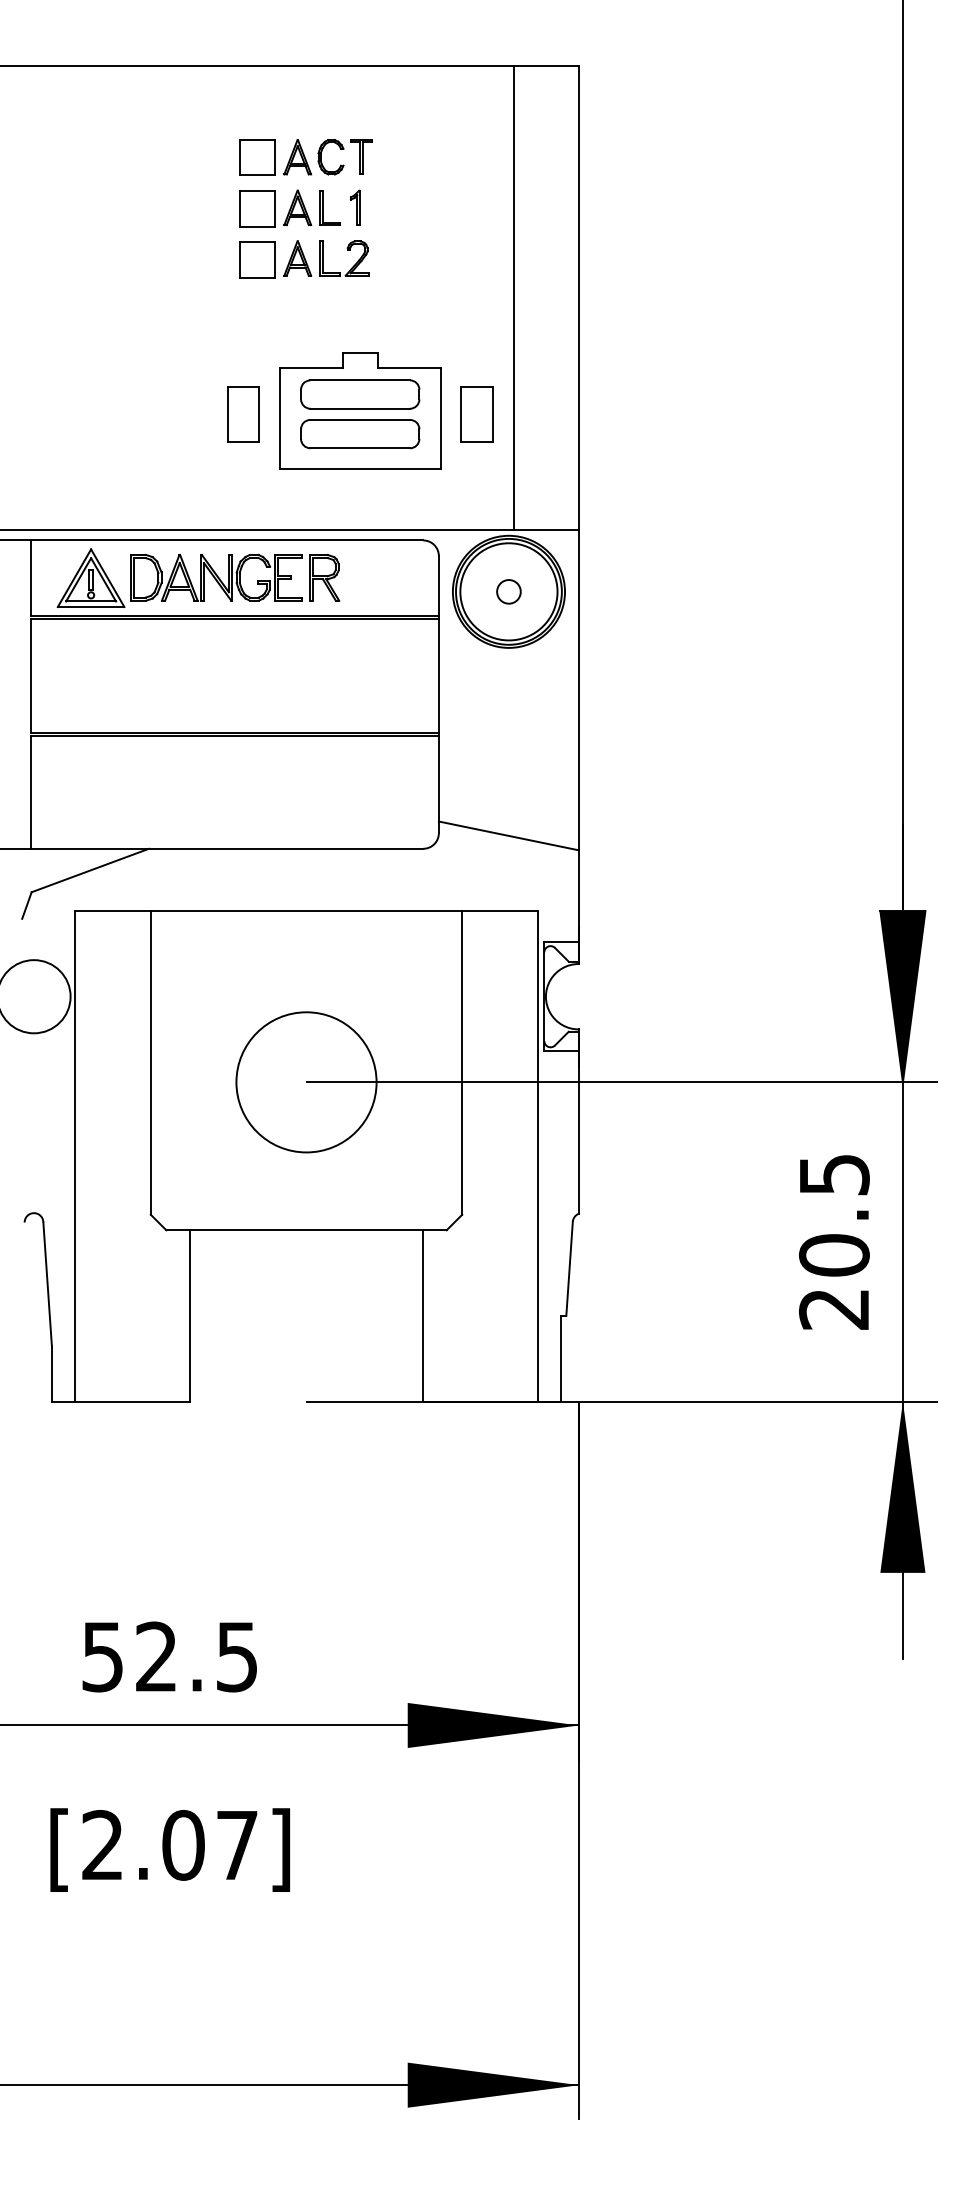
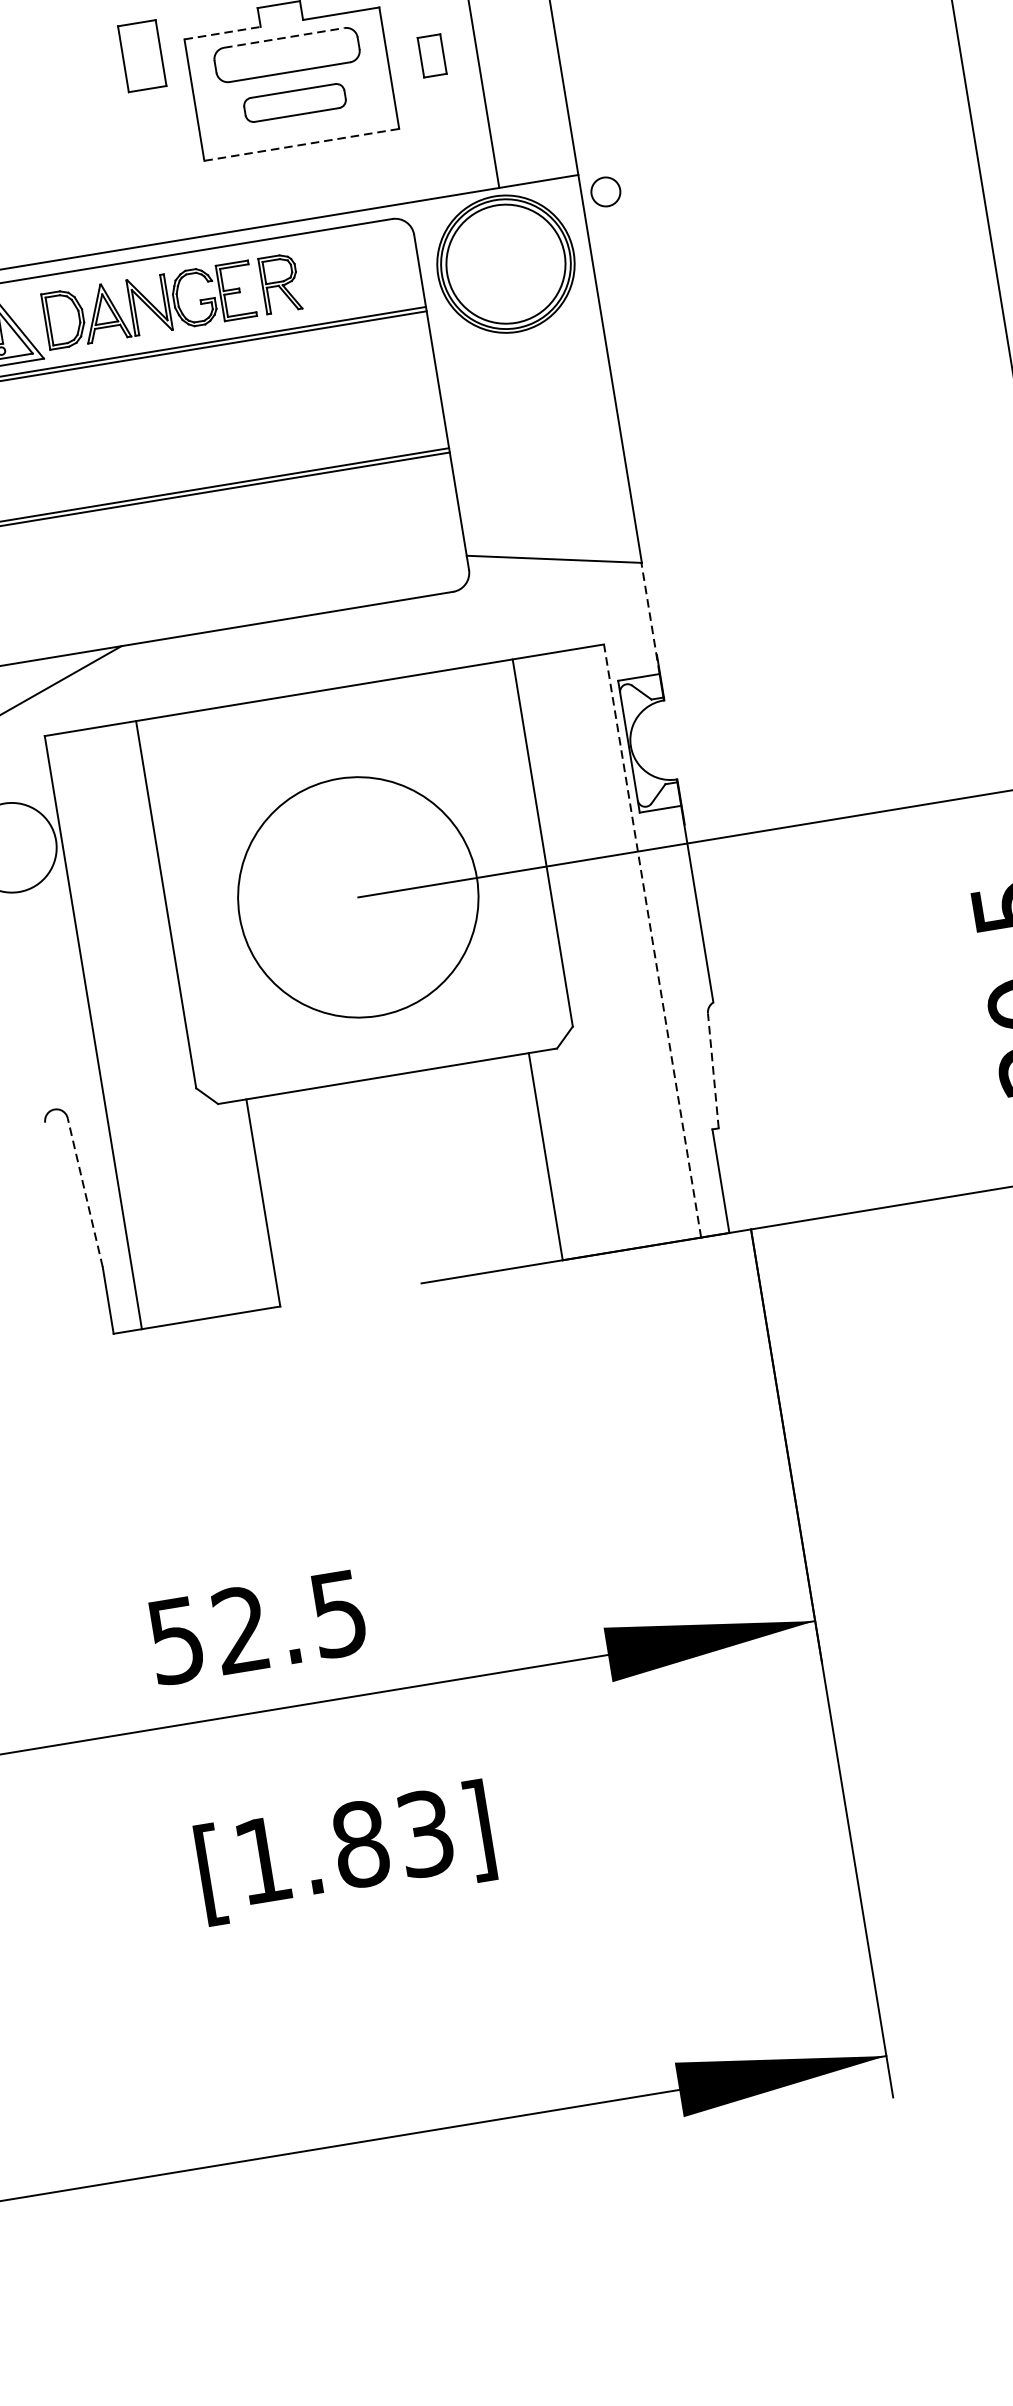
line: (311, 368) -> (222, 33), solid -> dashed
line: (360, 380) -> (284, 38), solid -> dashed
part: (243, 414) -> (142, 56), moved
part: (476, 414) -> (431, 56), size x0.6
part: (360, 434) -> (295, 103), size x0.7
line: (360, 468) -> (302, 144), solid -> dashed
circle: (508, 591) -> (605, 191), moved
line: (578, 896) -> (650, 618), solid -> dashed
circle: (306, 1082) -> (358, 897), size x1.4
line: (537, 1155) -> (652, 940), solid -> dashed
line: (569, 1268) -> (713, 1070), solid -> dashed
line: (47, 1284) -> (85, 1193), solid -> dashed
text: (169, 1656) -> (256, 1626), moved
text: (169, 1844) -> (343, 1846), [2.07] -> [1.83]

